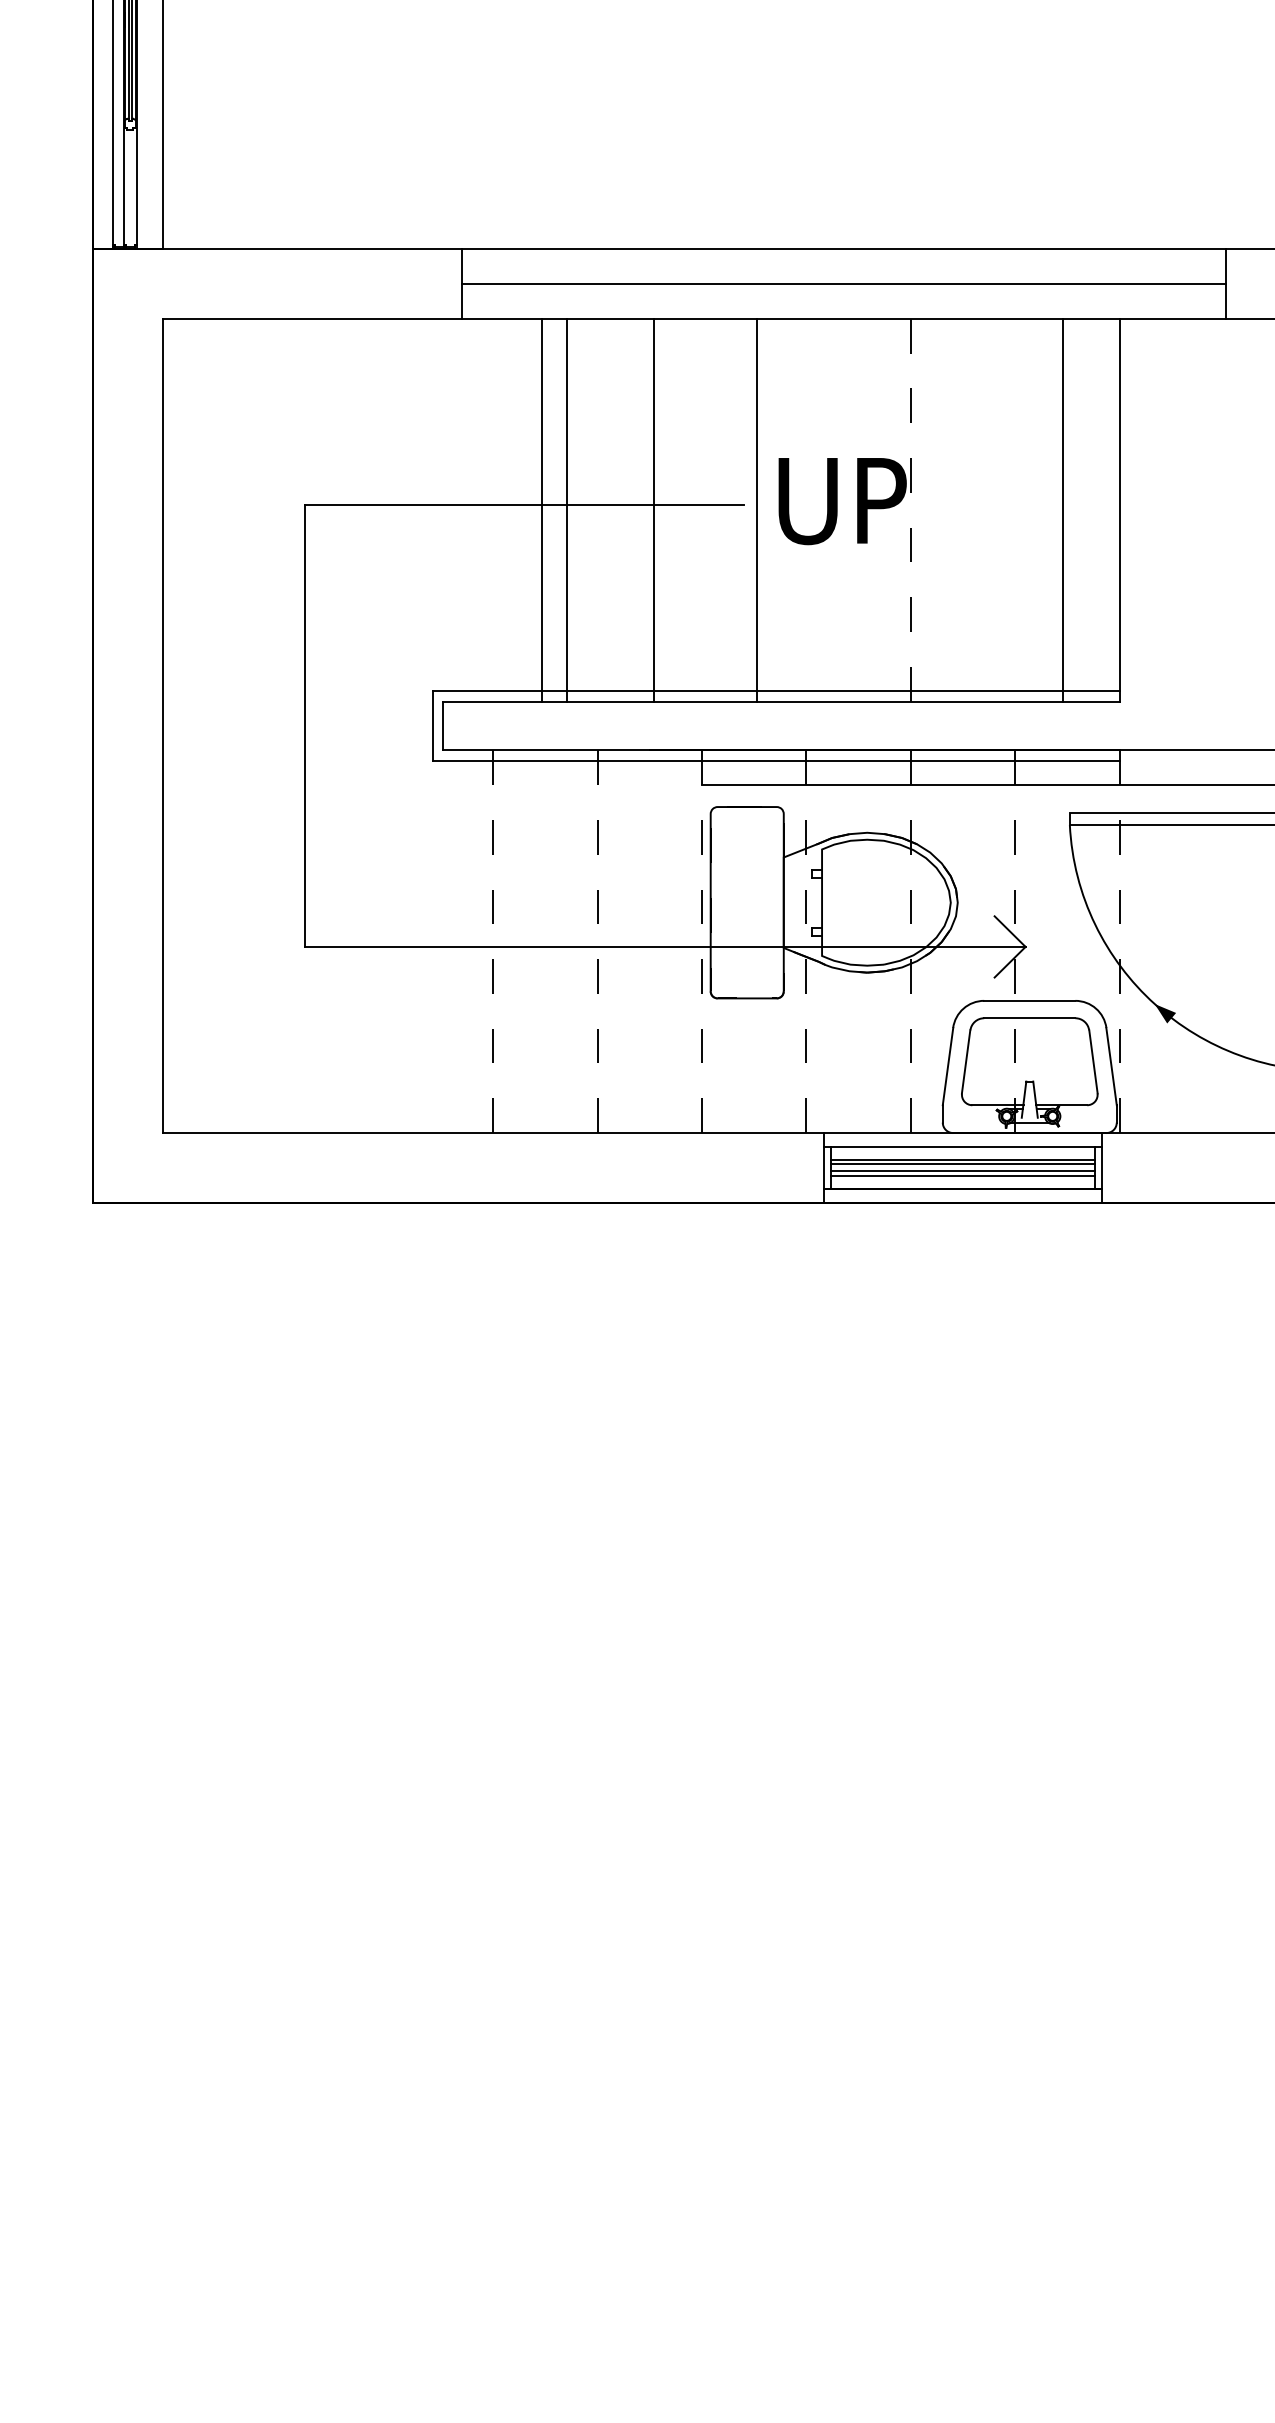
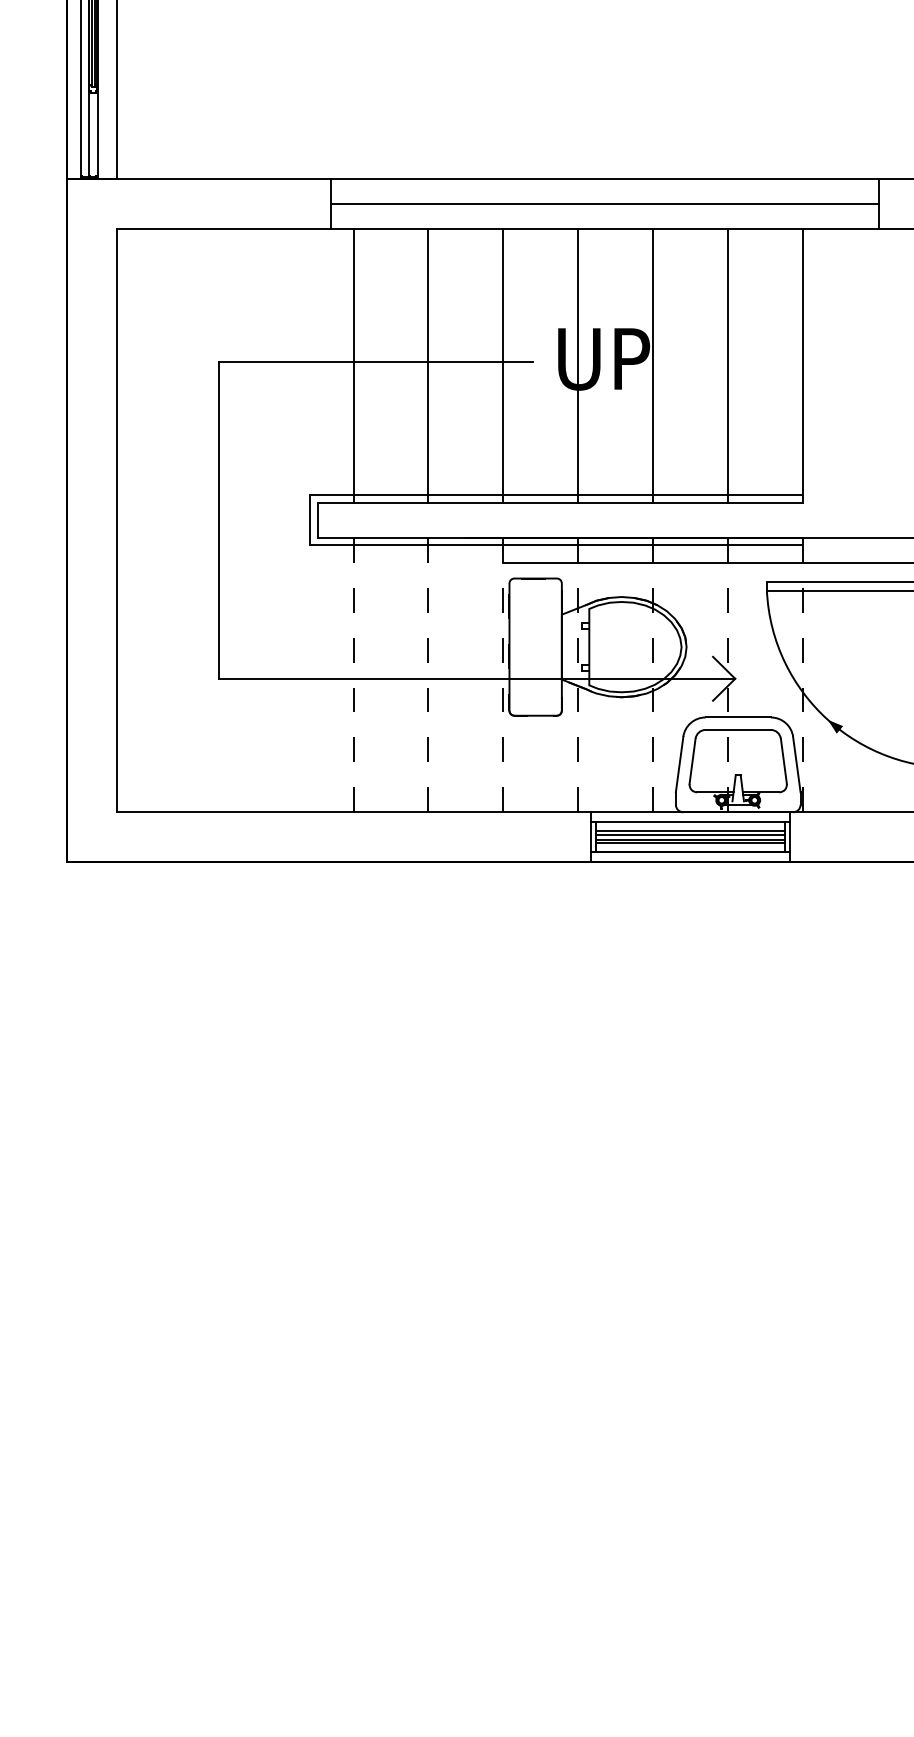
line: (541, 509) -> (428, 365), moved
line: (567, 509) -> (353, 365), moved
line: (654, 509) -> (503, 365), moved
line: (757, 509) -> (578, 365), moved
line: (910, 509) -> (652, 365), dashed -> solid
line: (1063, 509) -> (727, 365), moved

